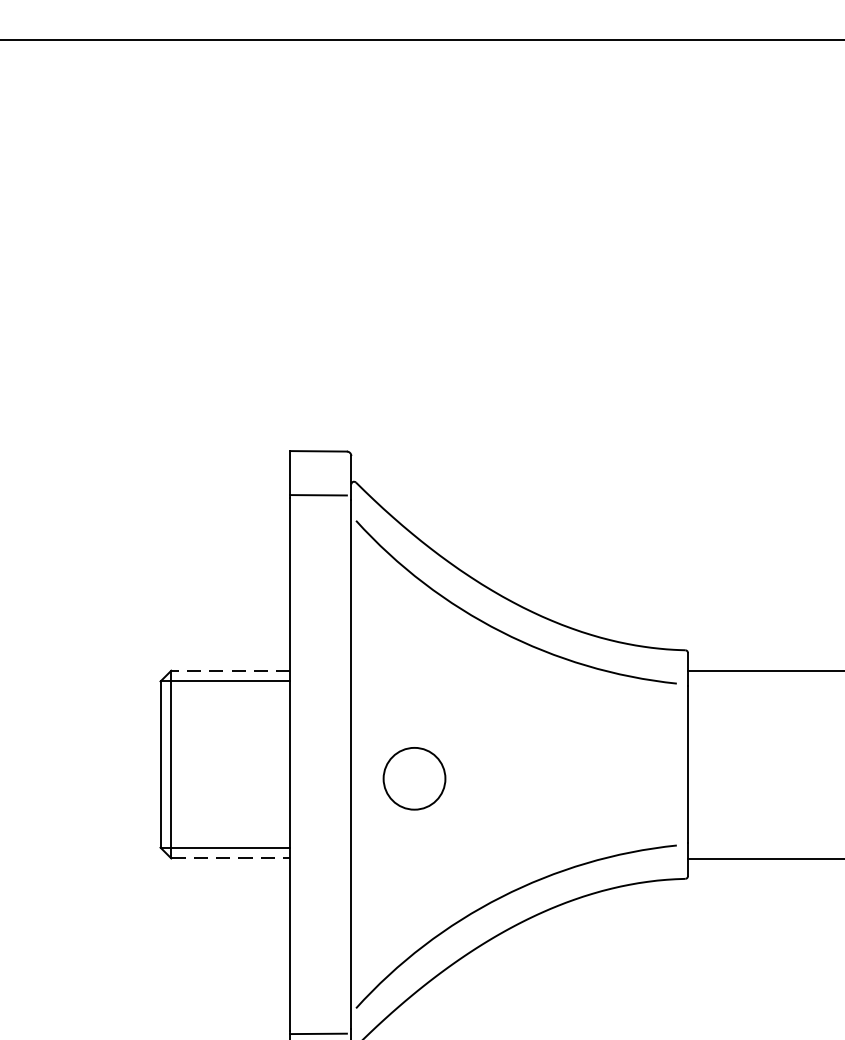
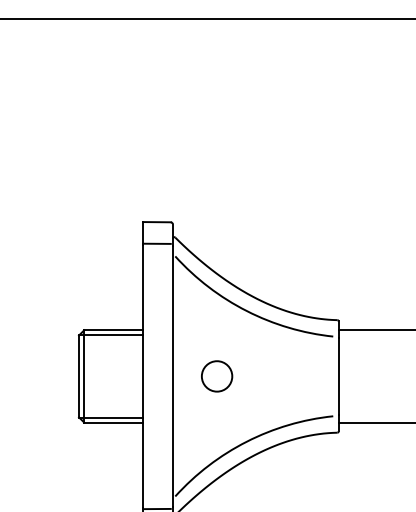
line: (230, 671) -> (113, 330), dashed -> solid
circle: (415, 778) -> (217, 376), moved
line: (232, 858) -> (114, 422), dashed -> solid

